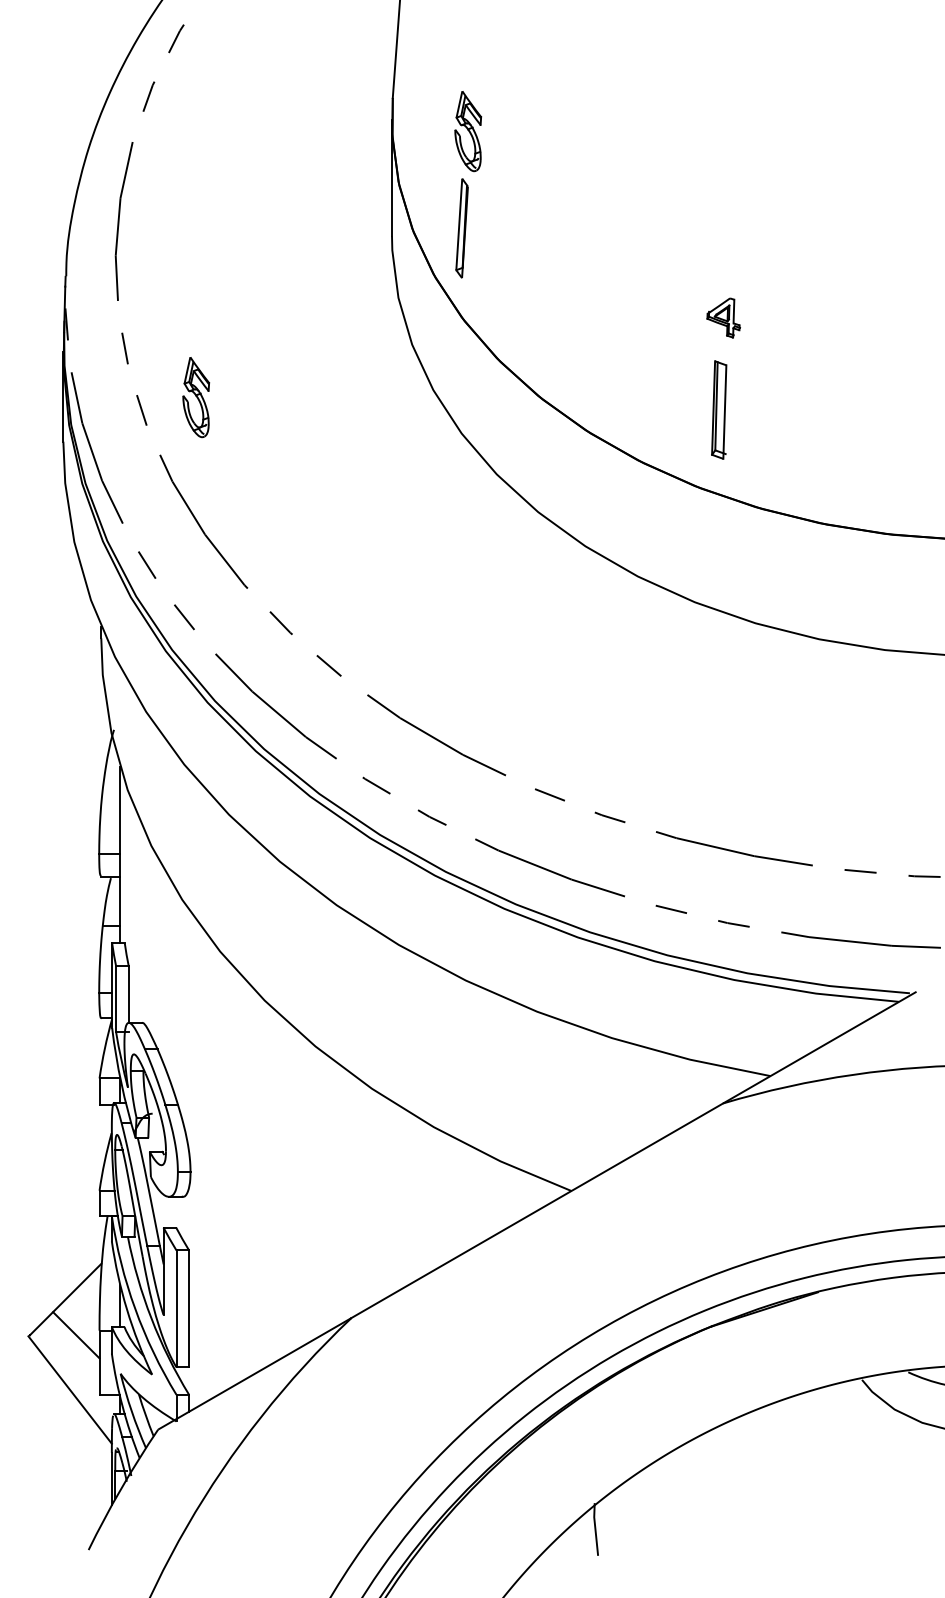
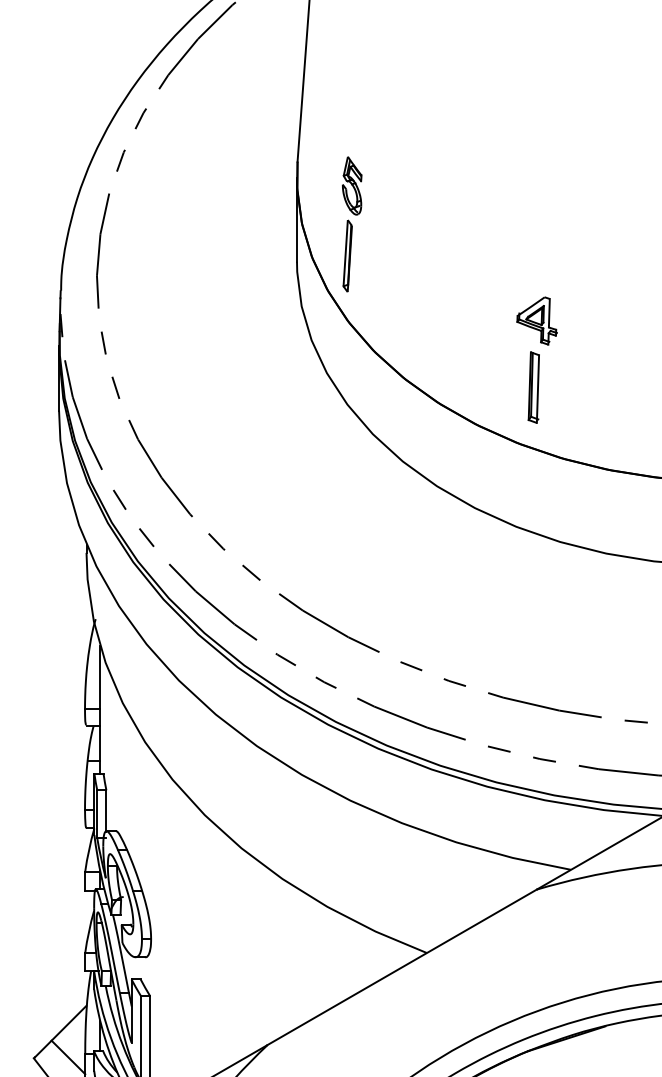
part: (723, 317) -> (536, 320), size x1.67
part: (196, 397) -> (155, 378), removed

